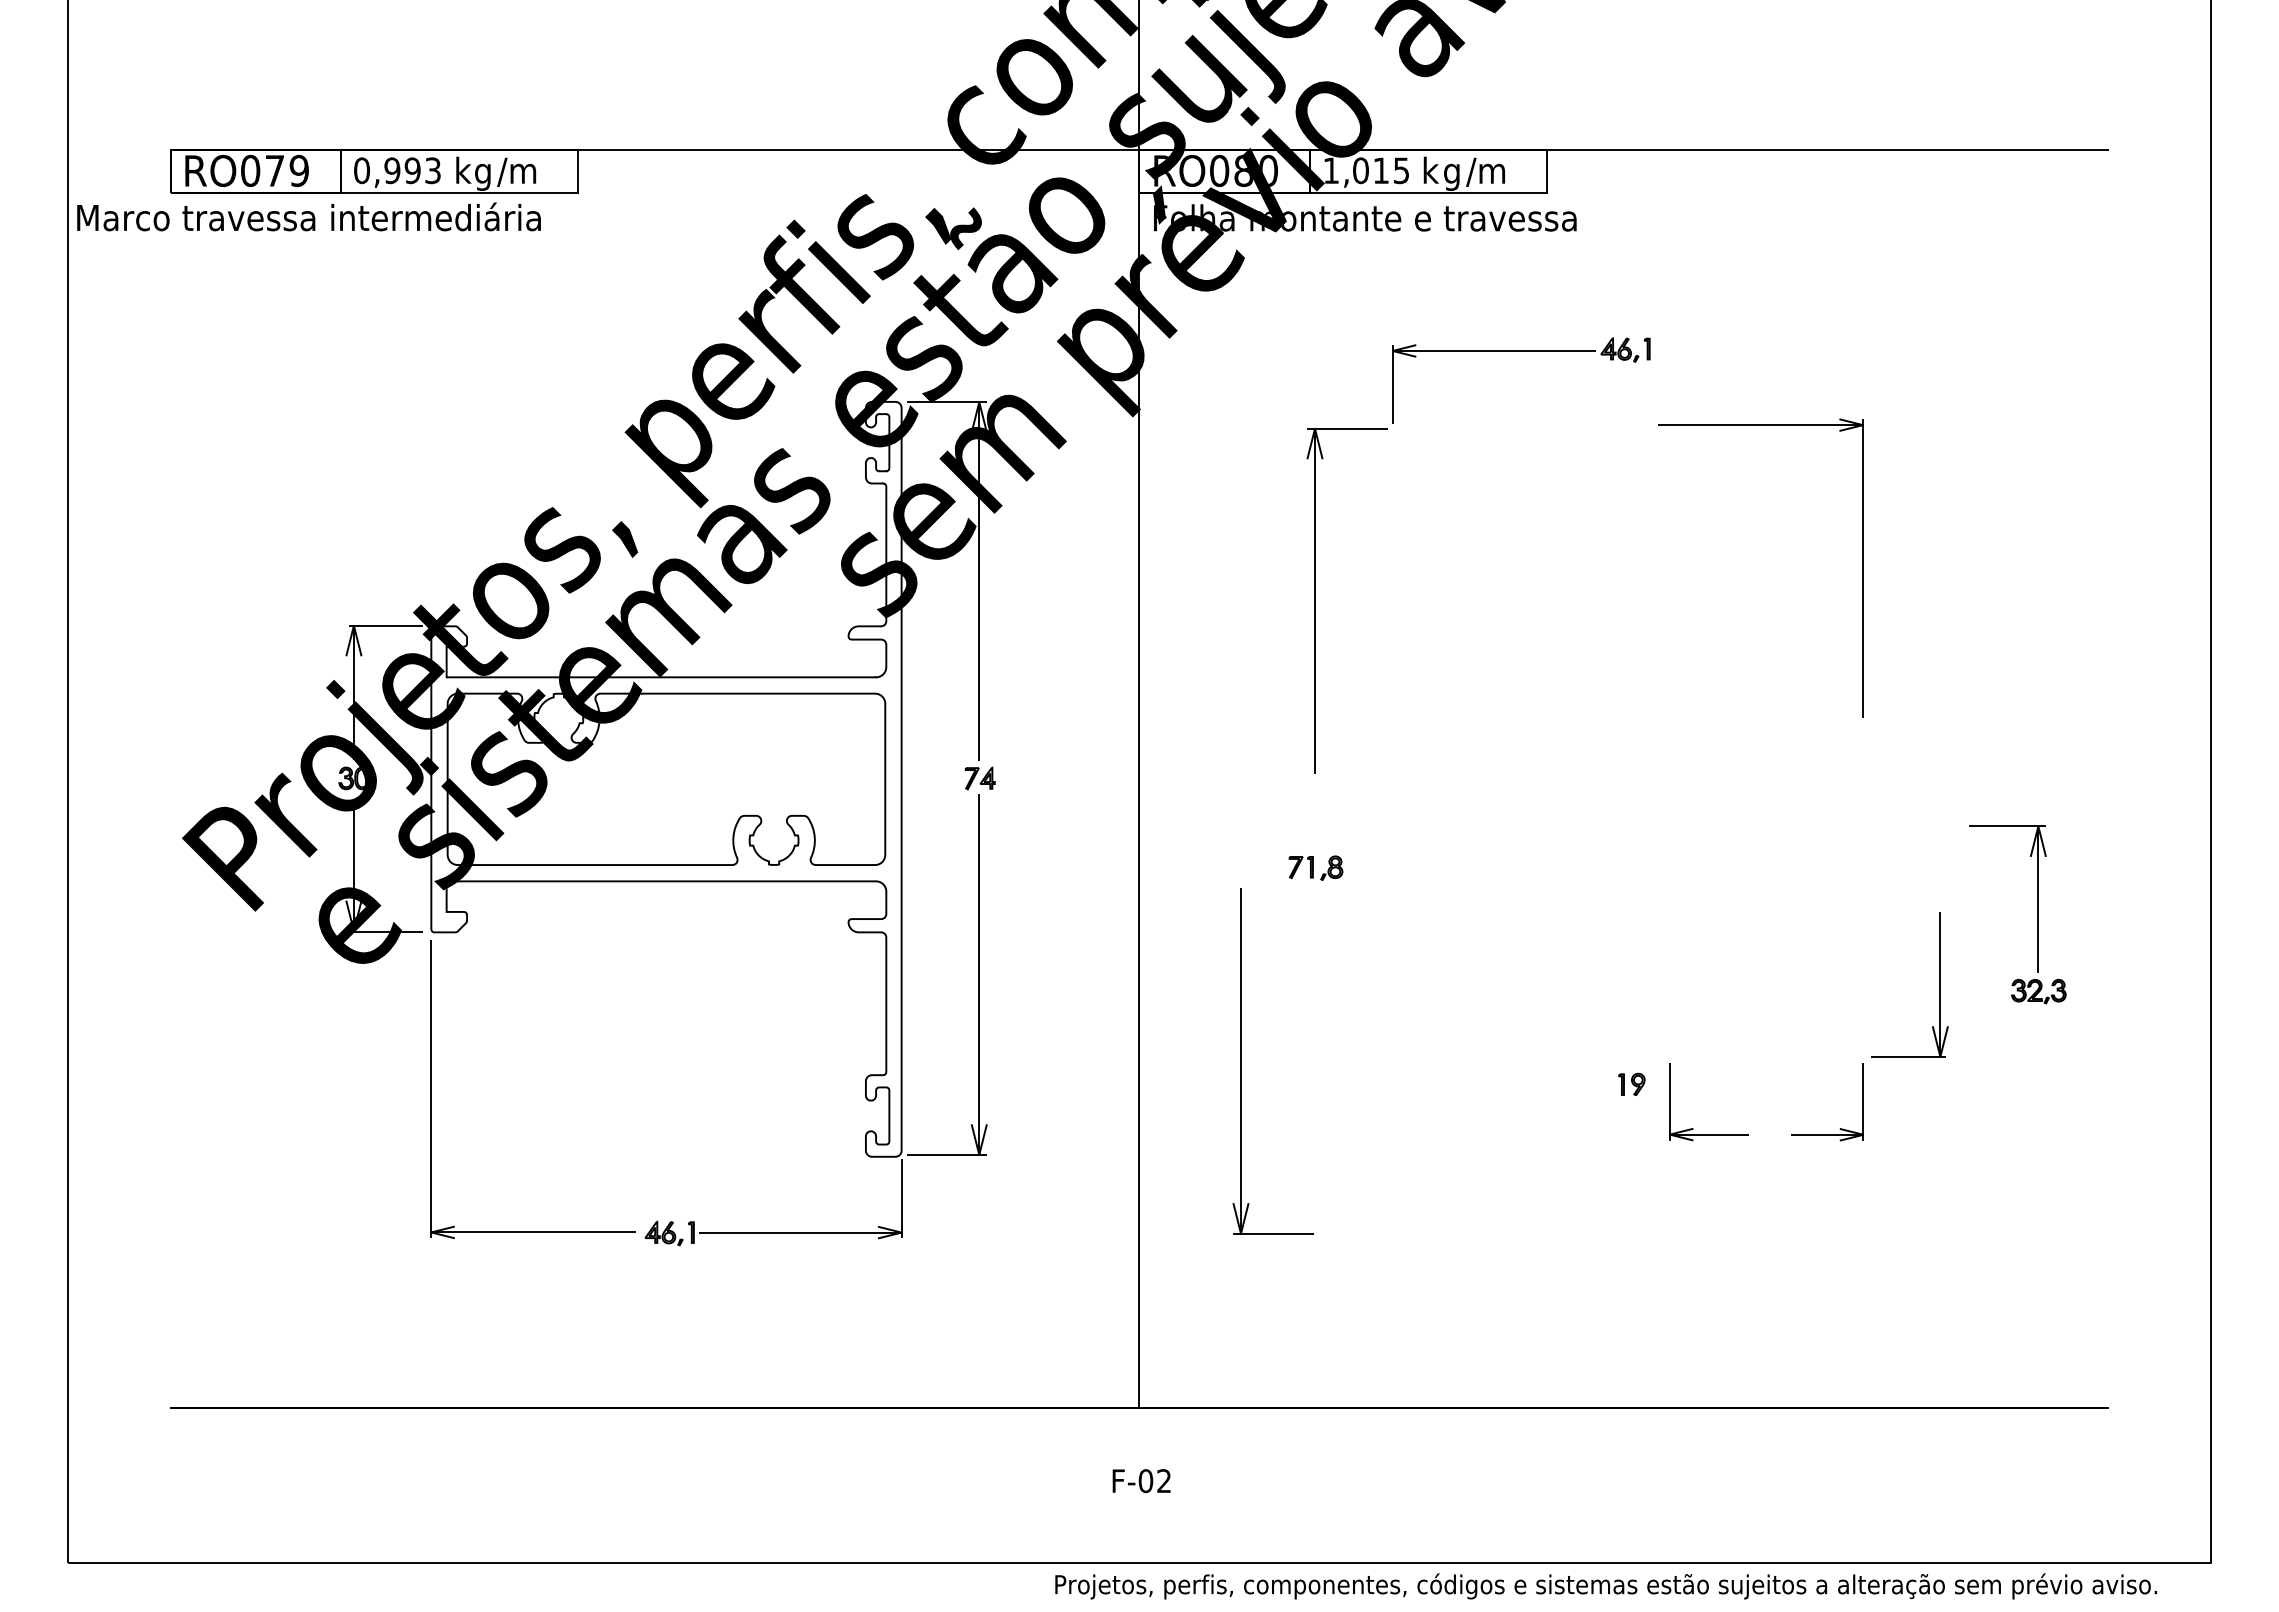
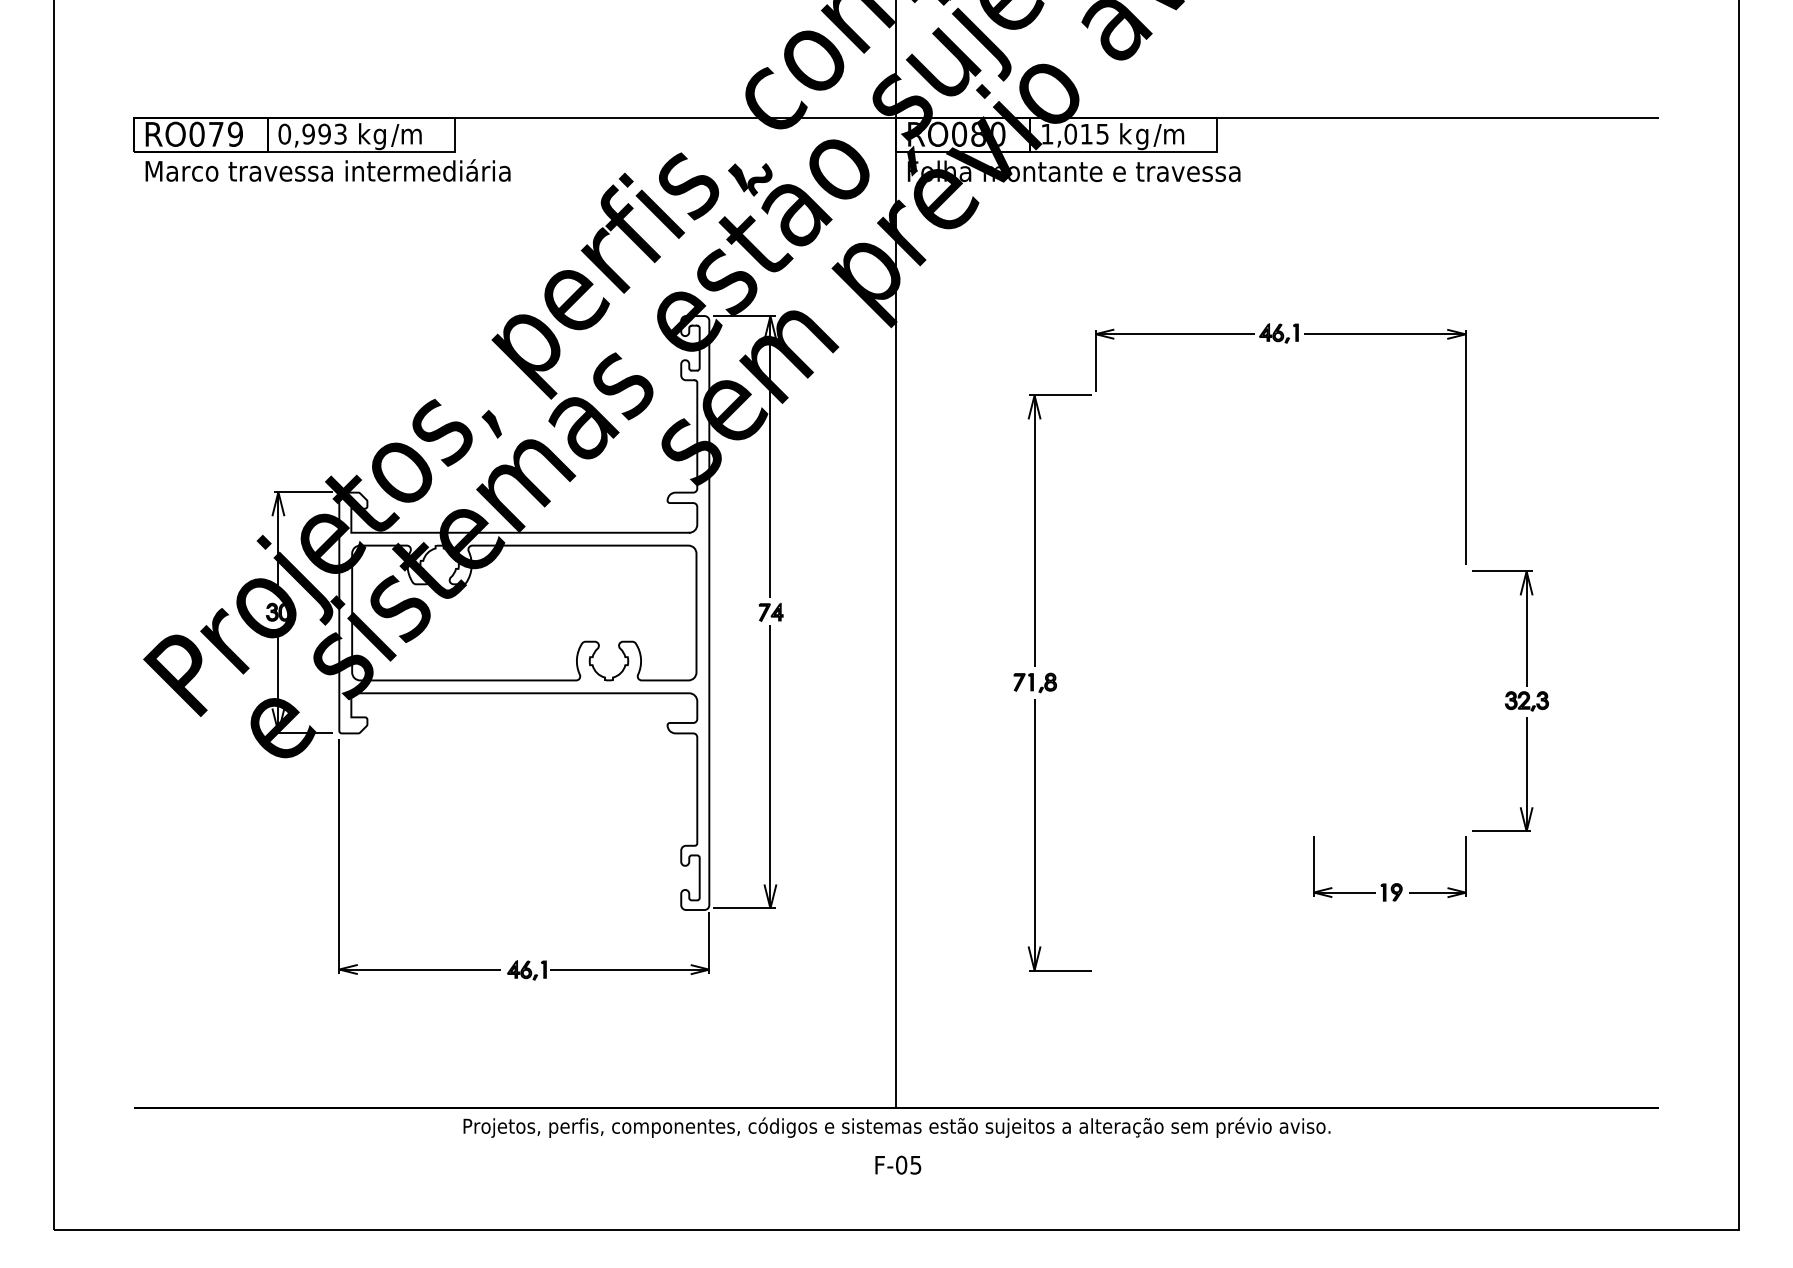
text: (308, 216) -> (327, 170), moved
part: (1387, 429) -> (1091, 395), moved
part: (2037, 914) -> (1525, 640), moved
part: (1241, 1061) -> (1034, 835), moved
part: (1631, 1083) -> (1391, 891), moved
text: (1163, 1481) -> (915, 1165), F-02 -> F-05
text: (1605, 1586) -> (896, 1127), moved

